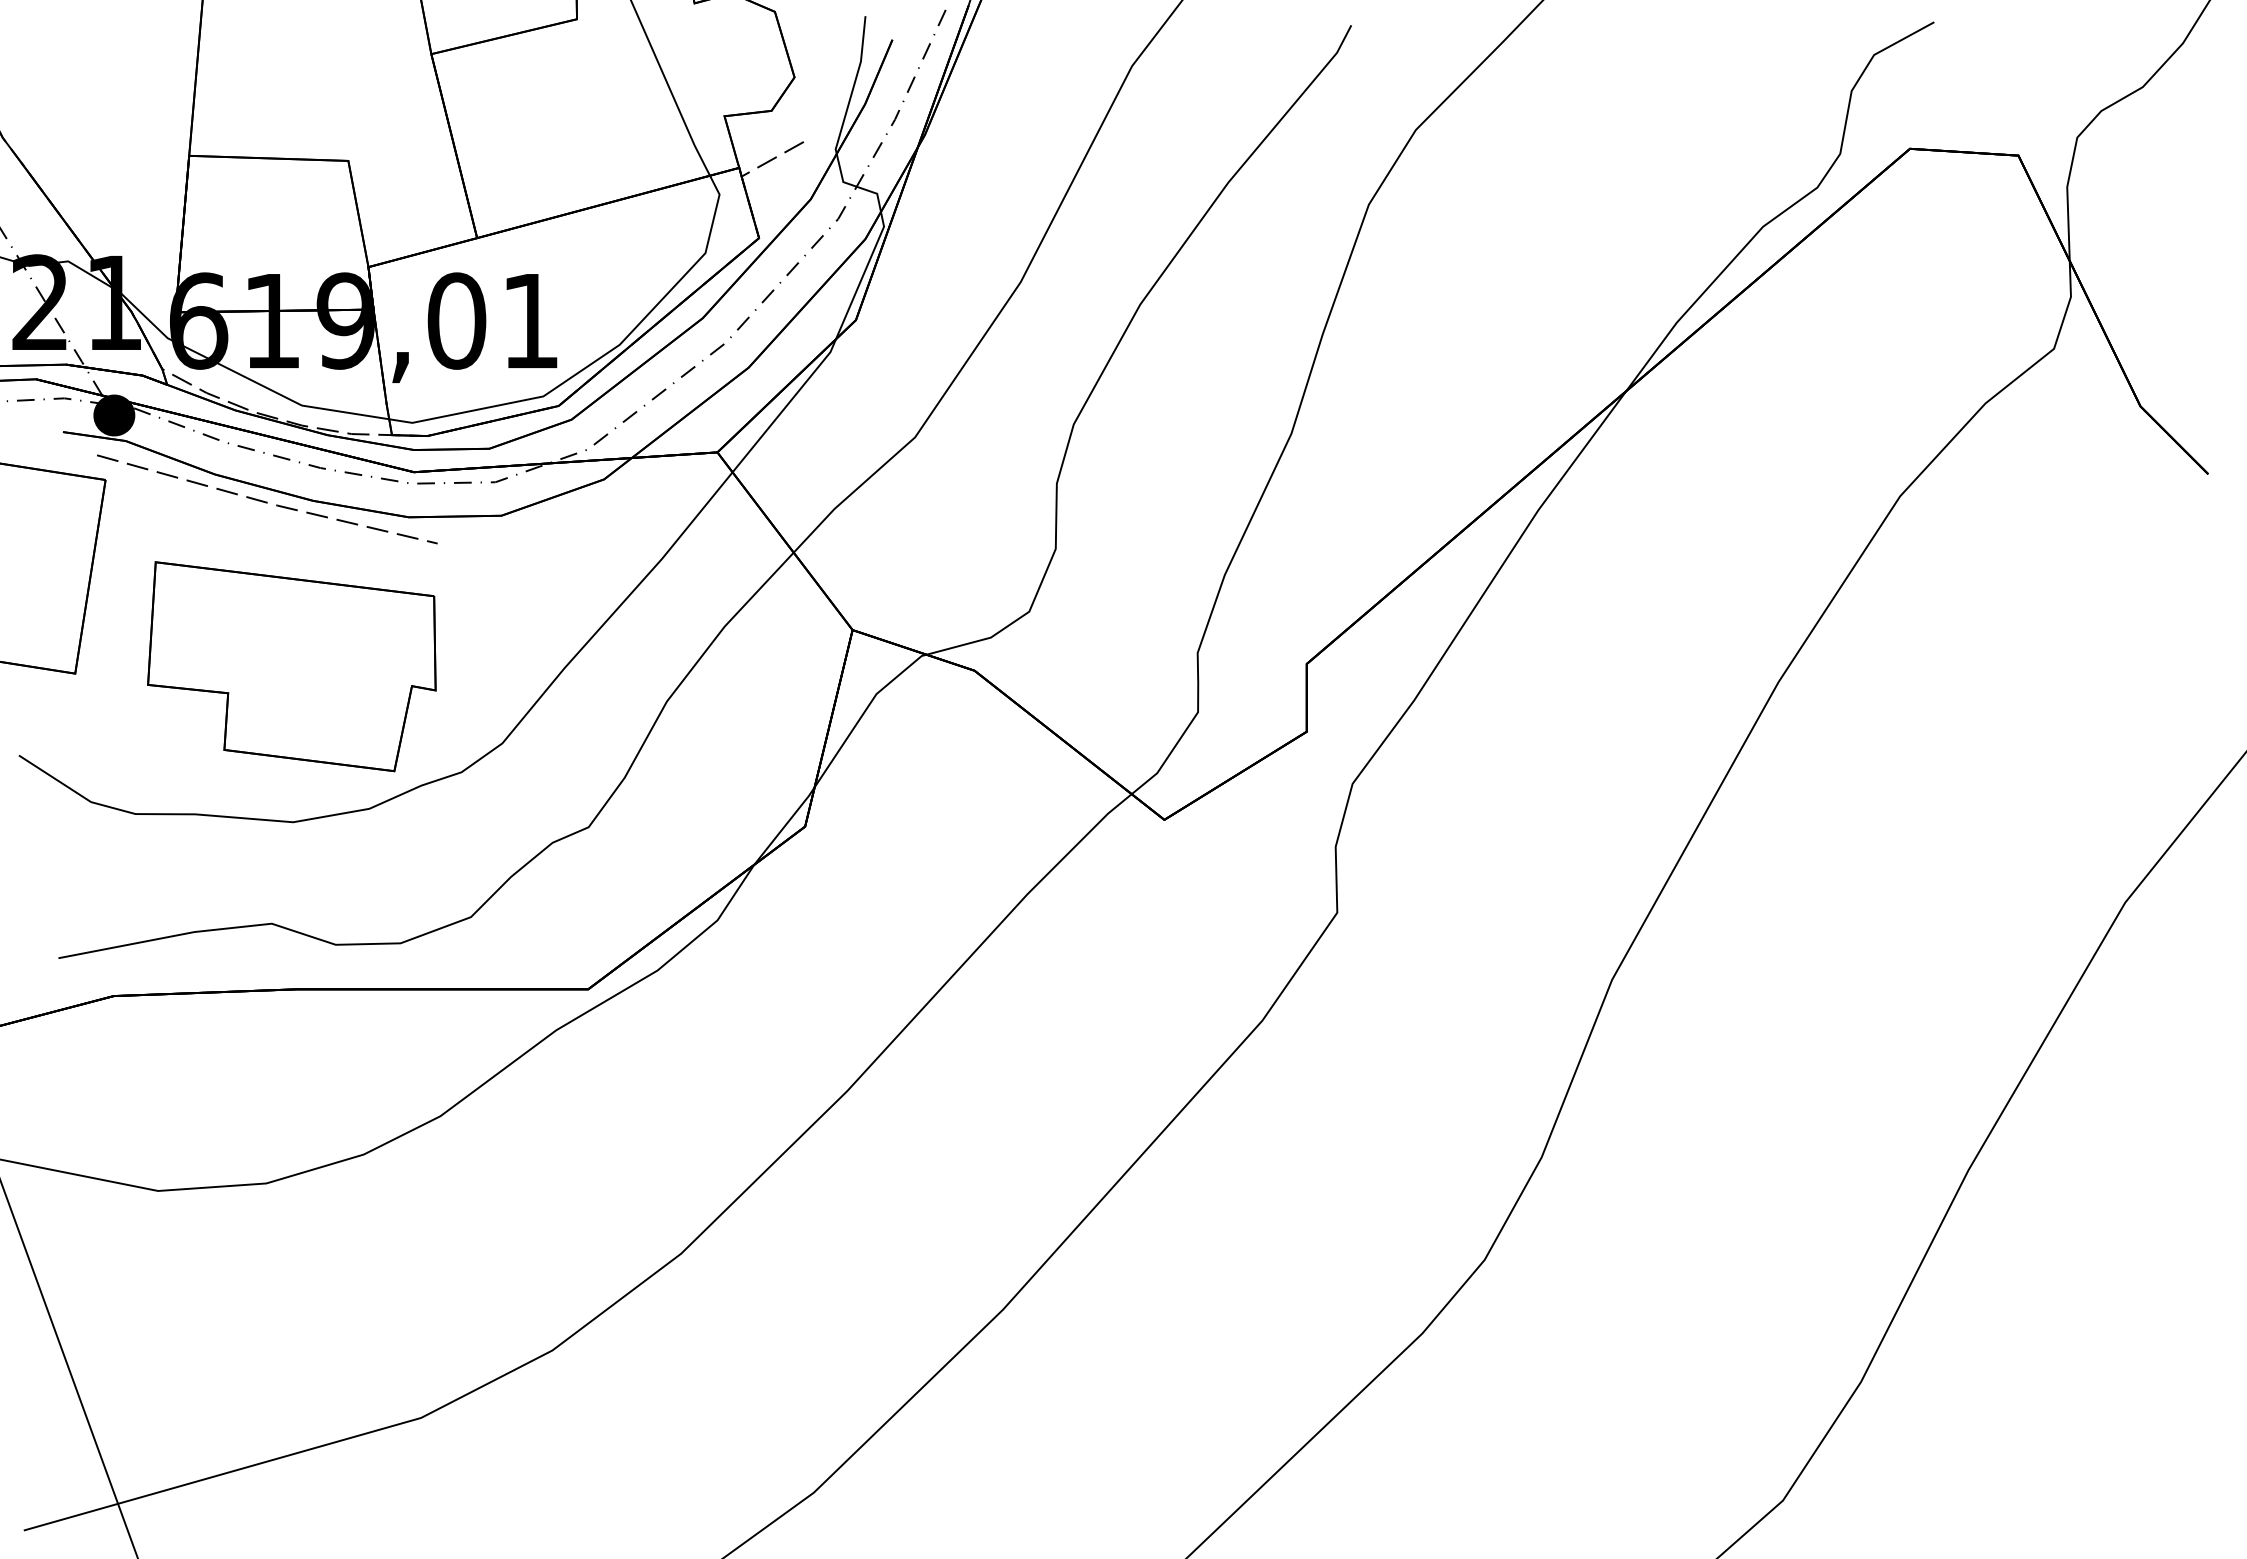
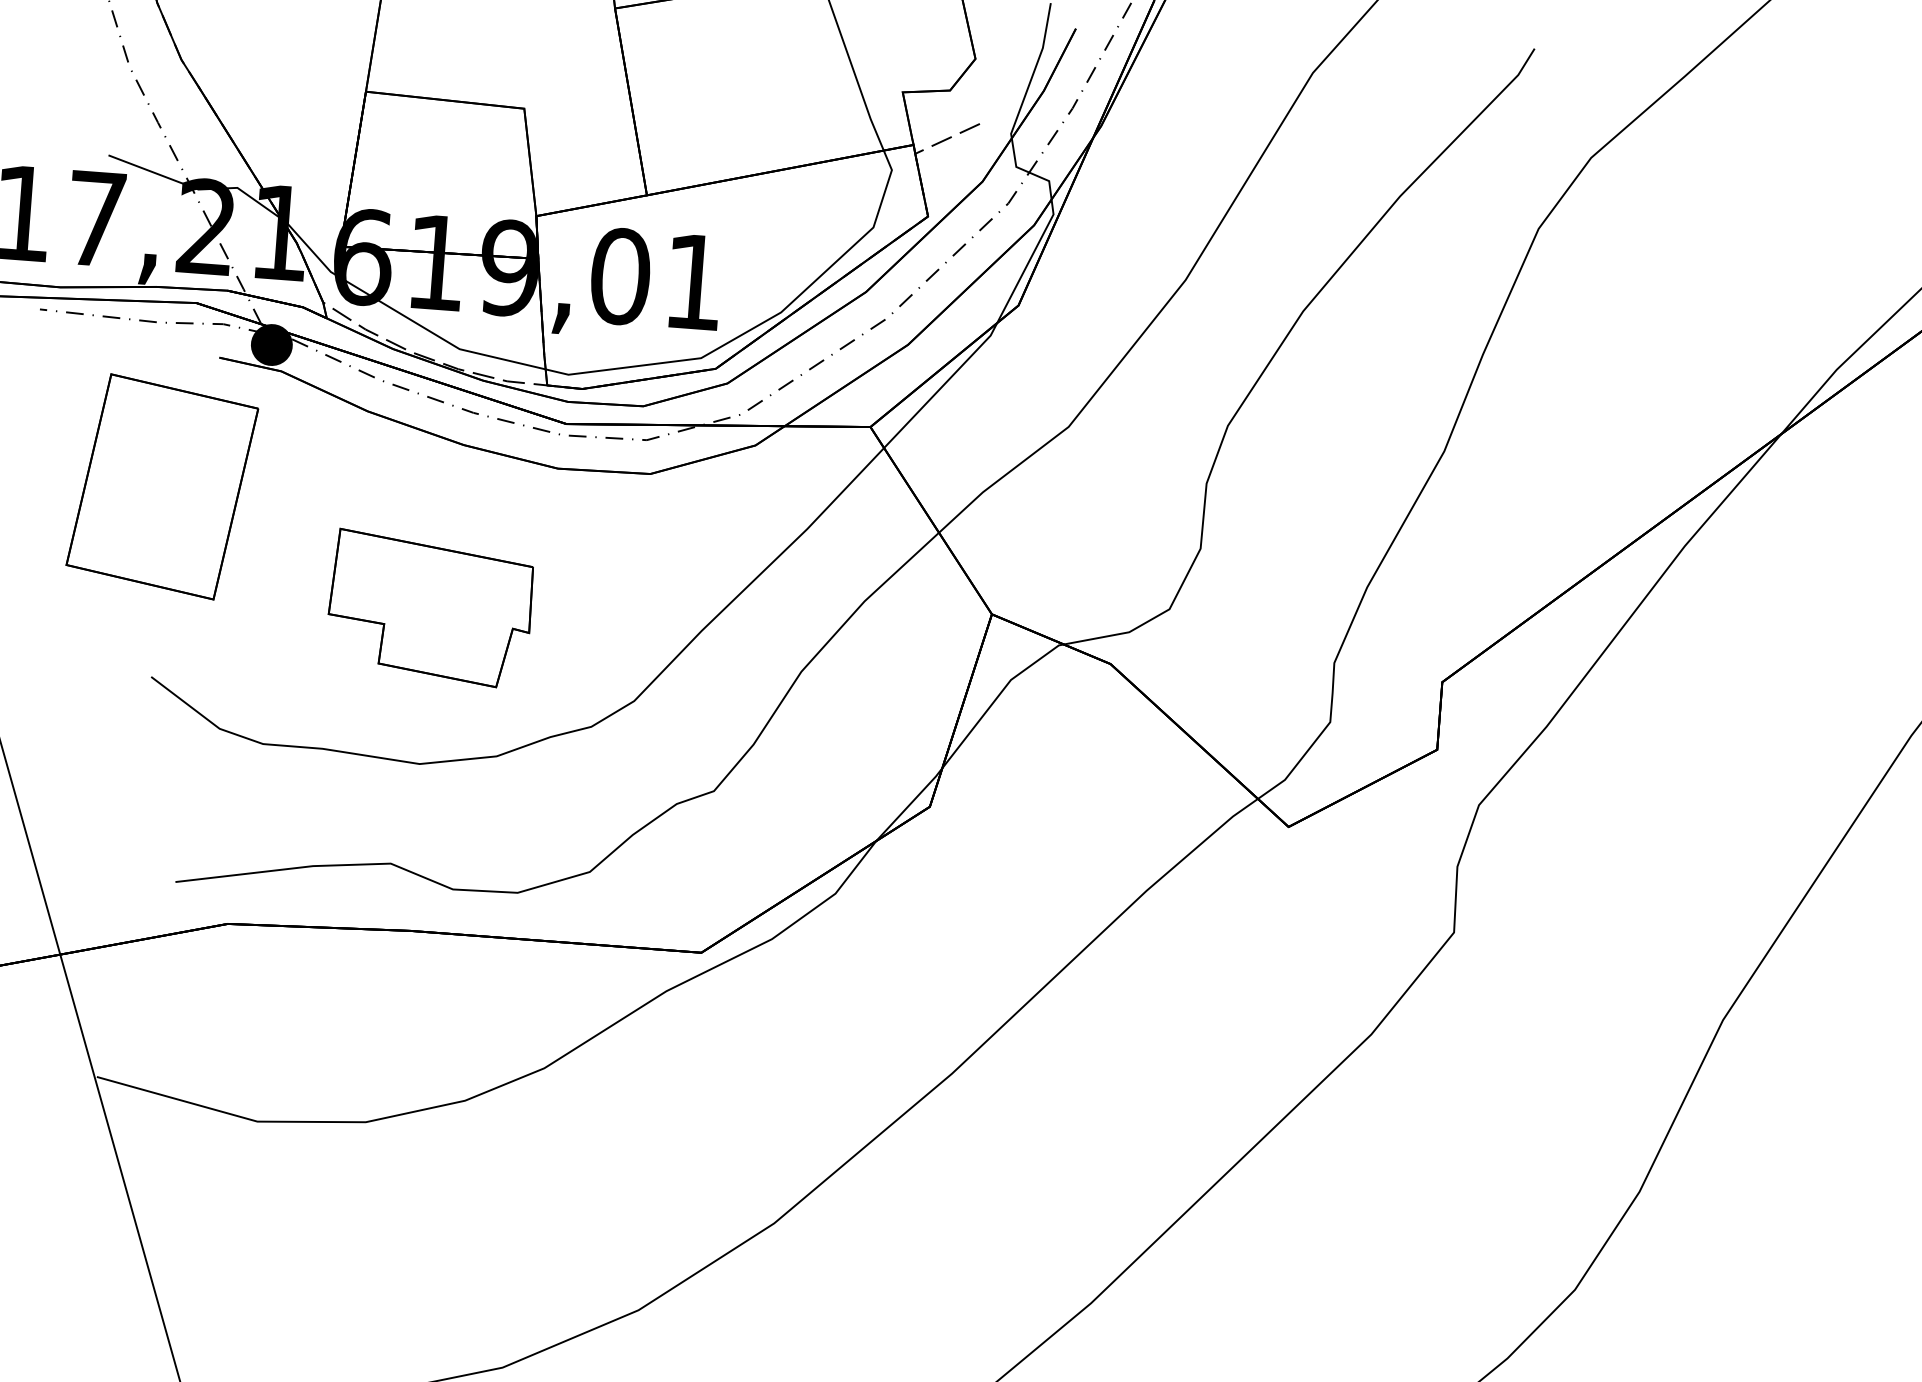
line: (267, 501) -> (418, 442), removed
part: (291, 666) -> (429, 608), size x0.7

